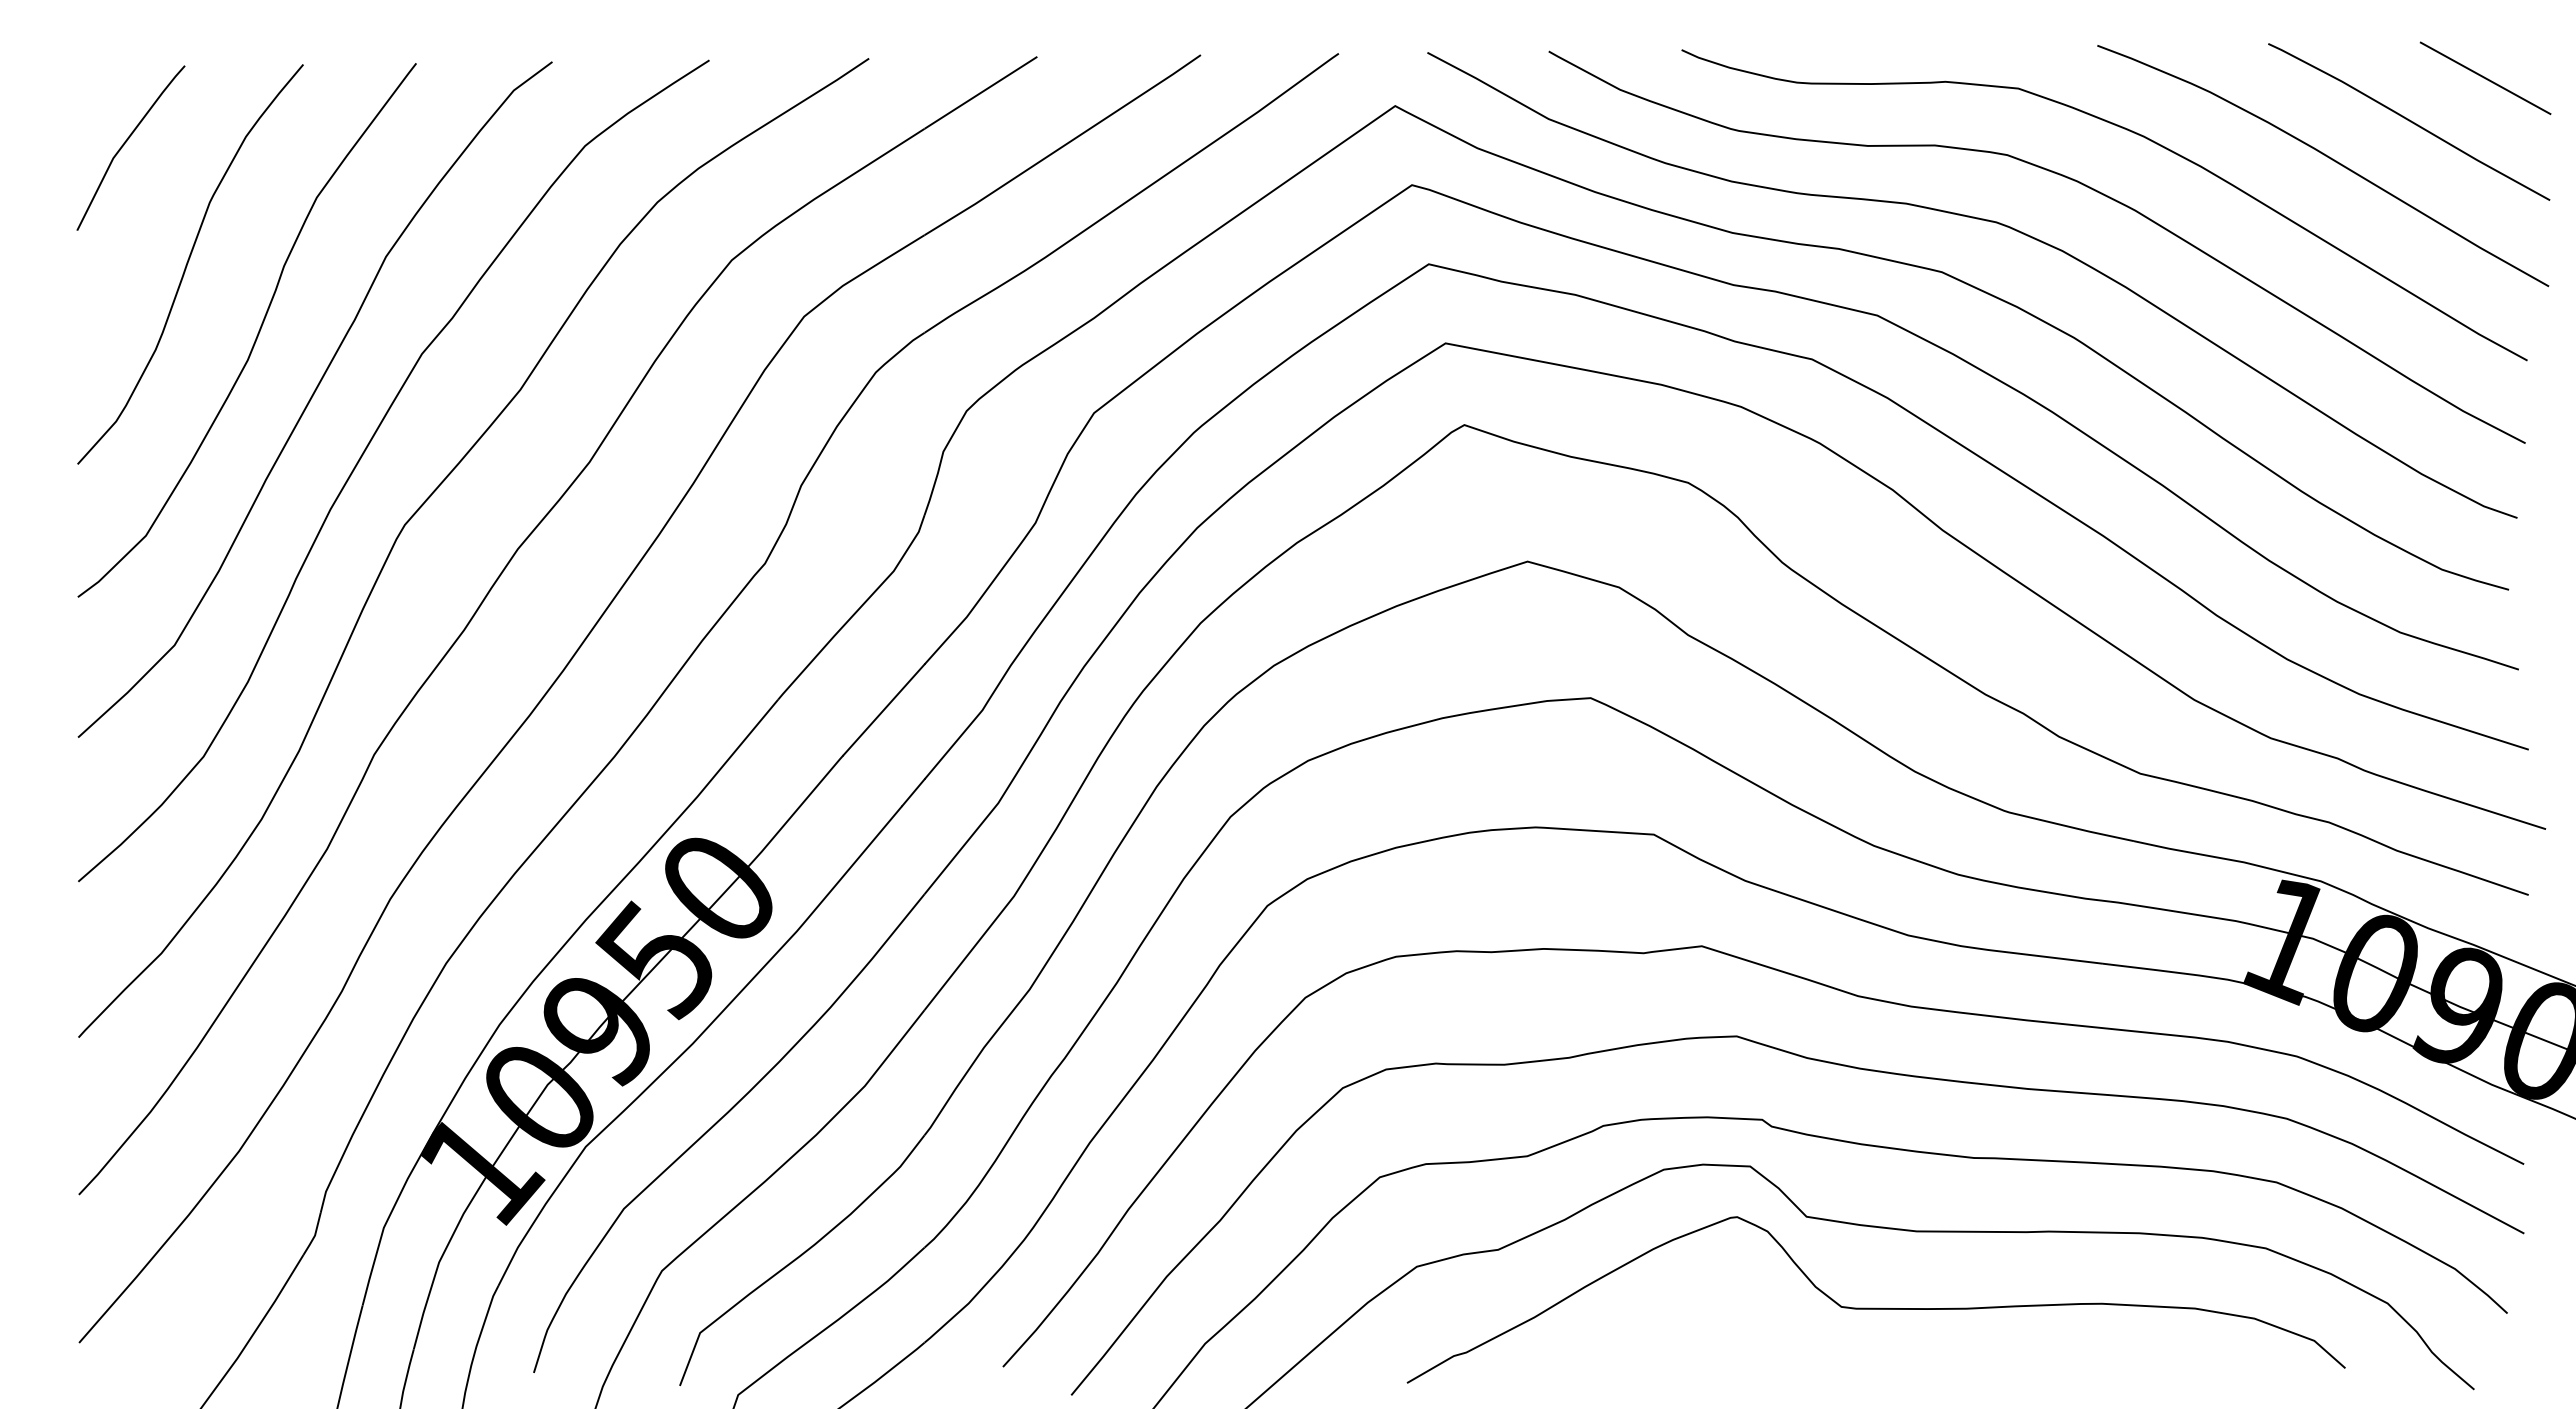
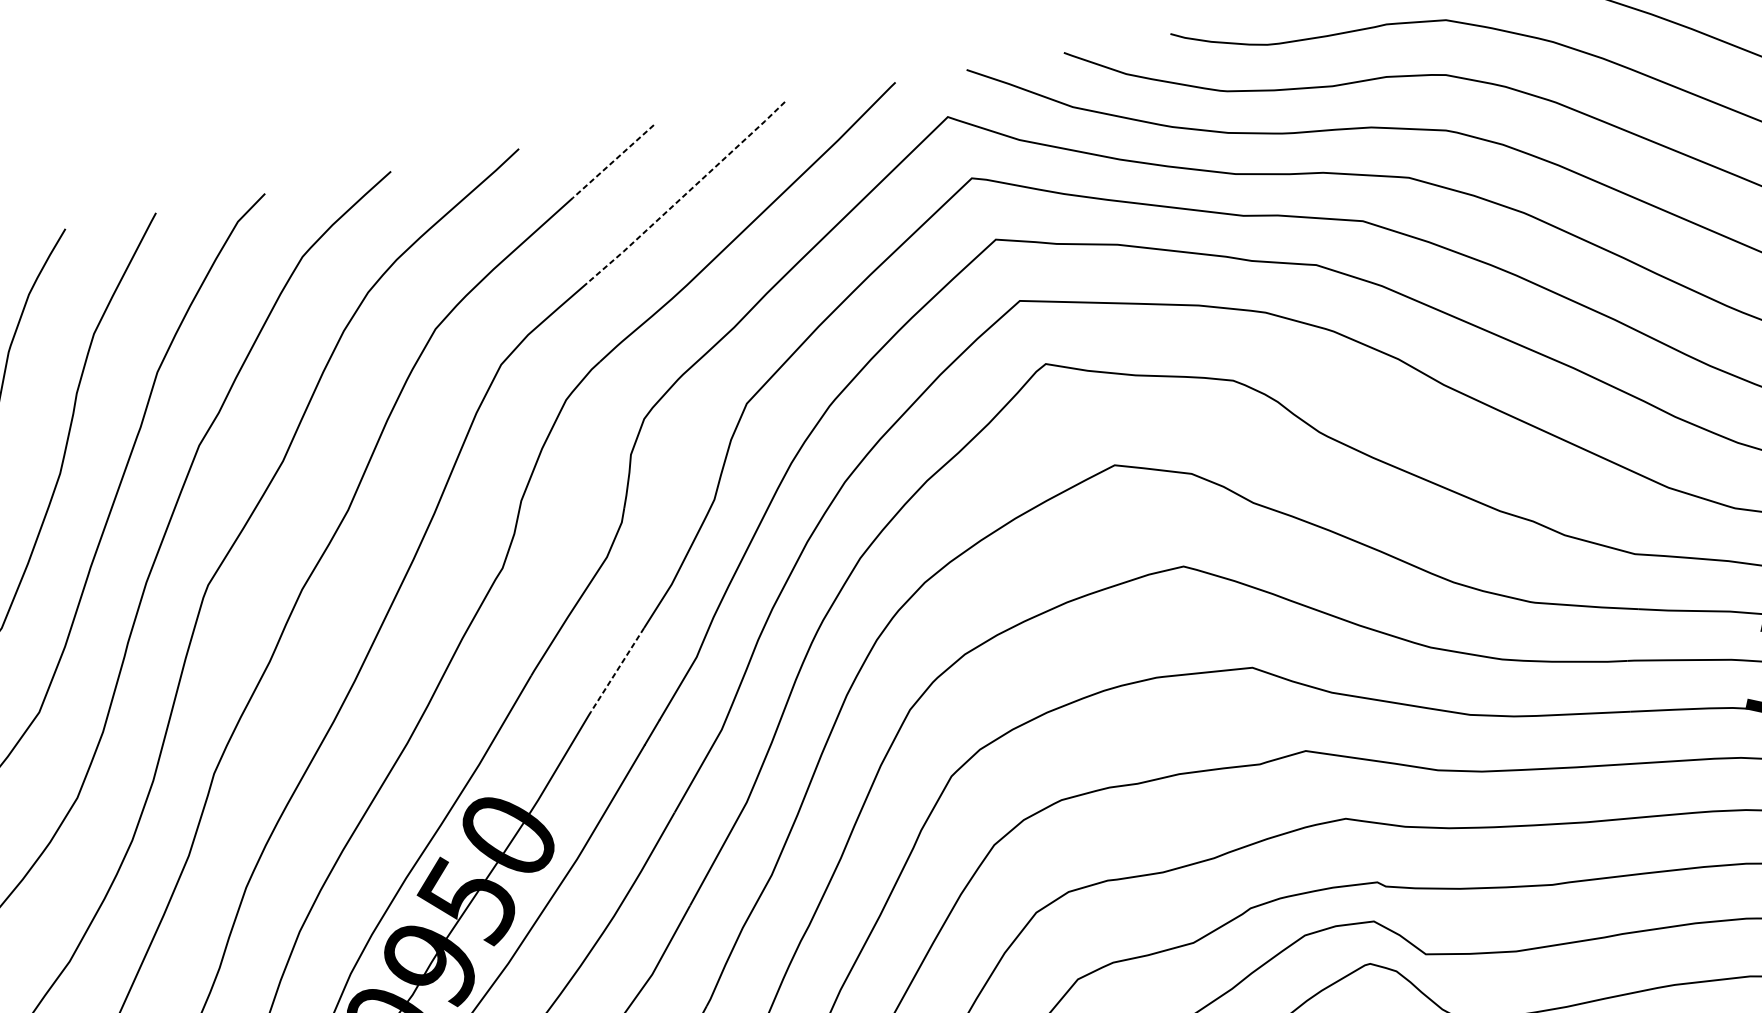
line: (980, 92) -> (613, 161), solid -> dashed
line: (1063, 146) -> (686, 193), solid -> dashed
line: (883, 709) -> (617, 669), solid -> dashed

